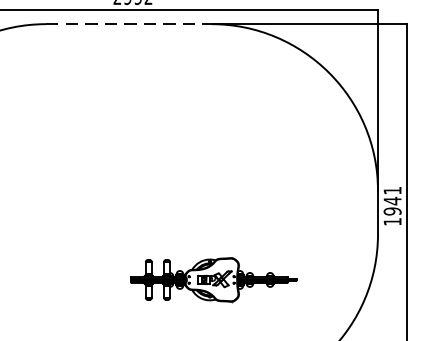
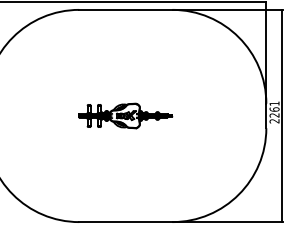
line: (128, 23) -> (125, 9), dashed -> solid
text: (392, 211) -> (274, 115), 1941 -> 2261
part: (213, 279) -> (125, 115), moved

